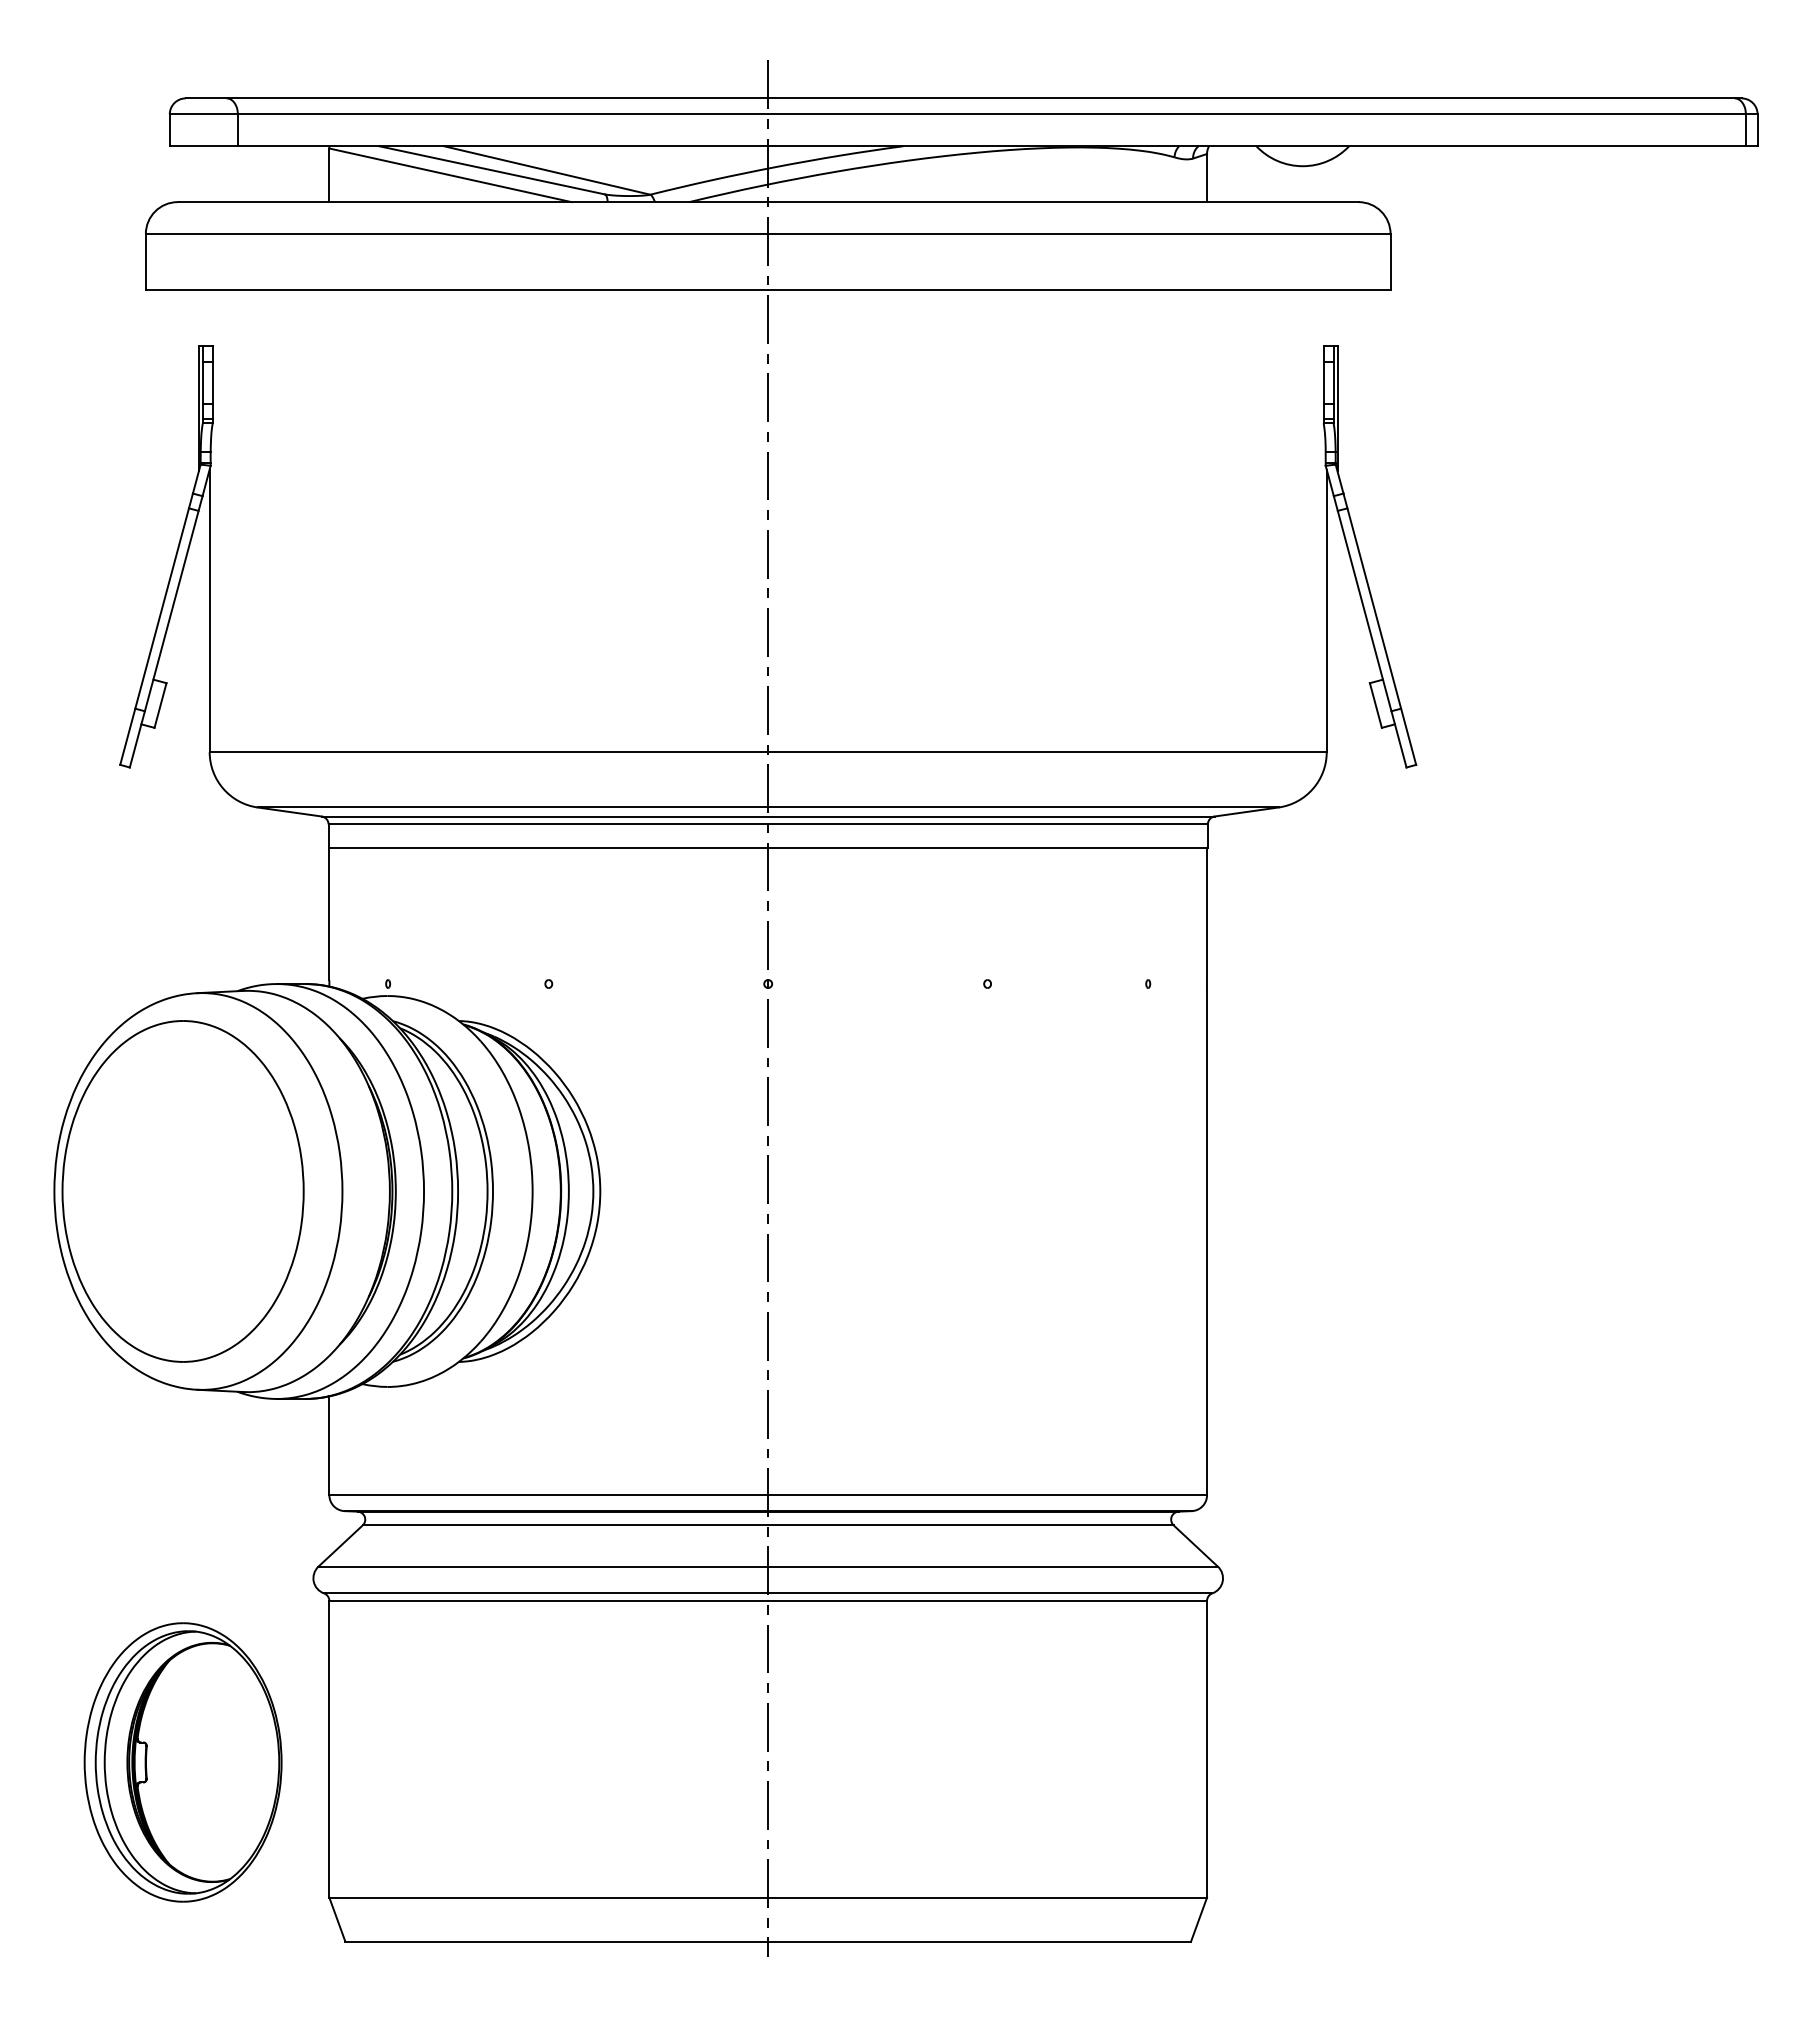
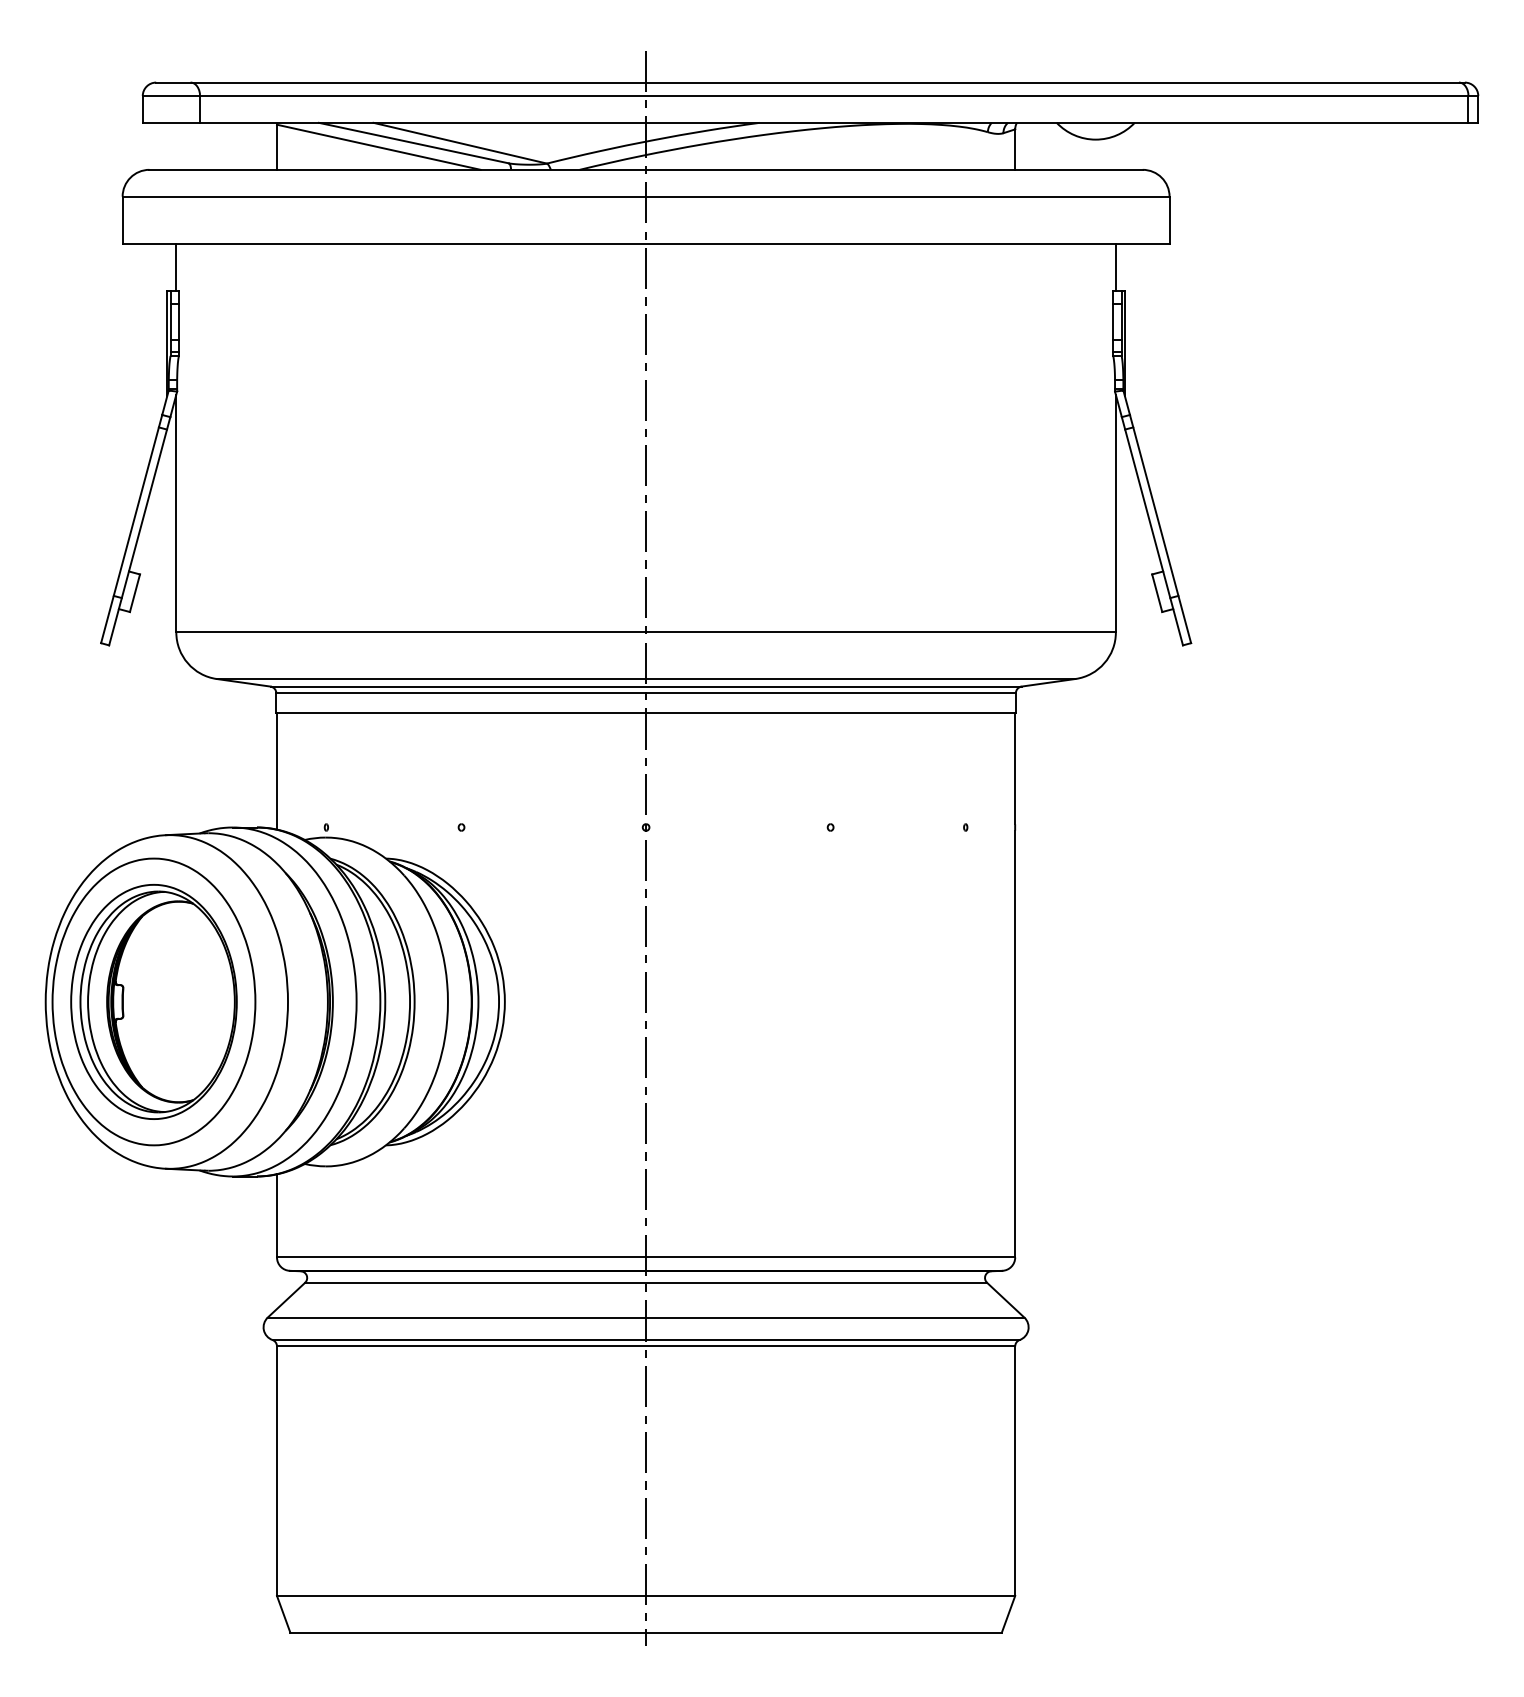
line: (209, 317) -> (176, 266), added
line: (1326, 317) -> (1115, 266), added
part: (182, 1762) -> (153, 1002), moved

